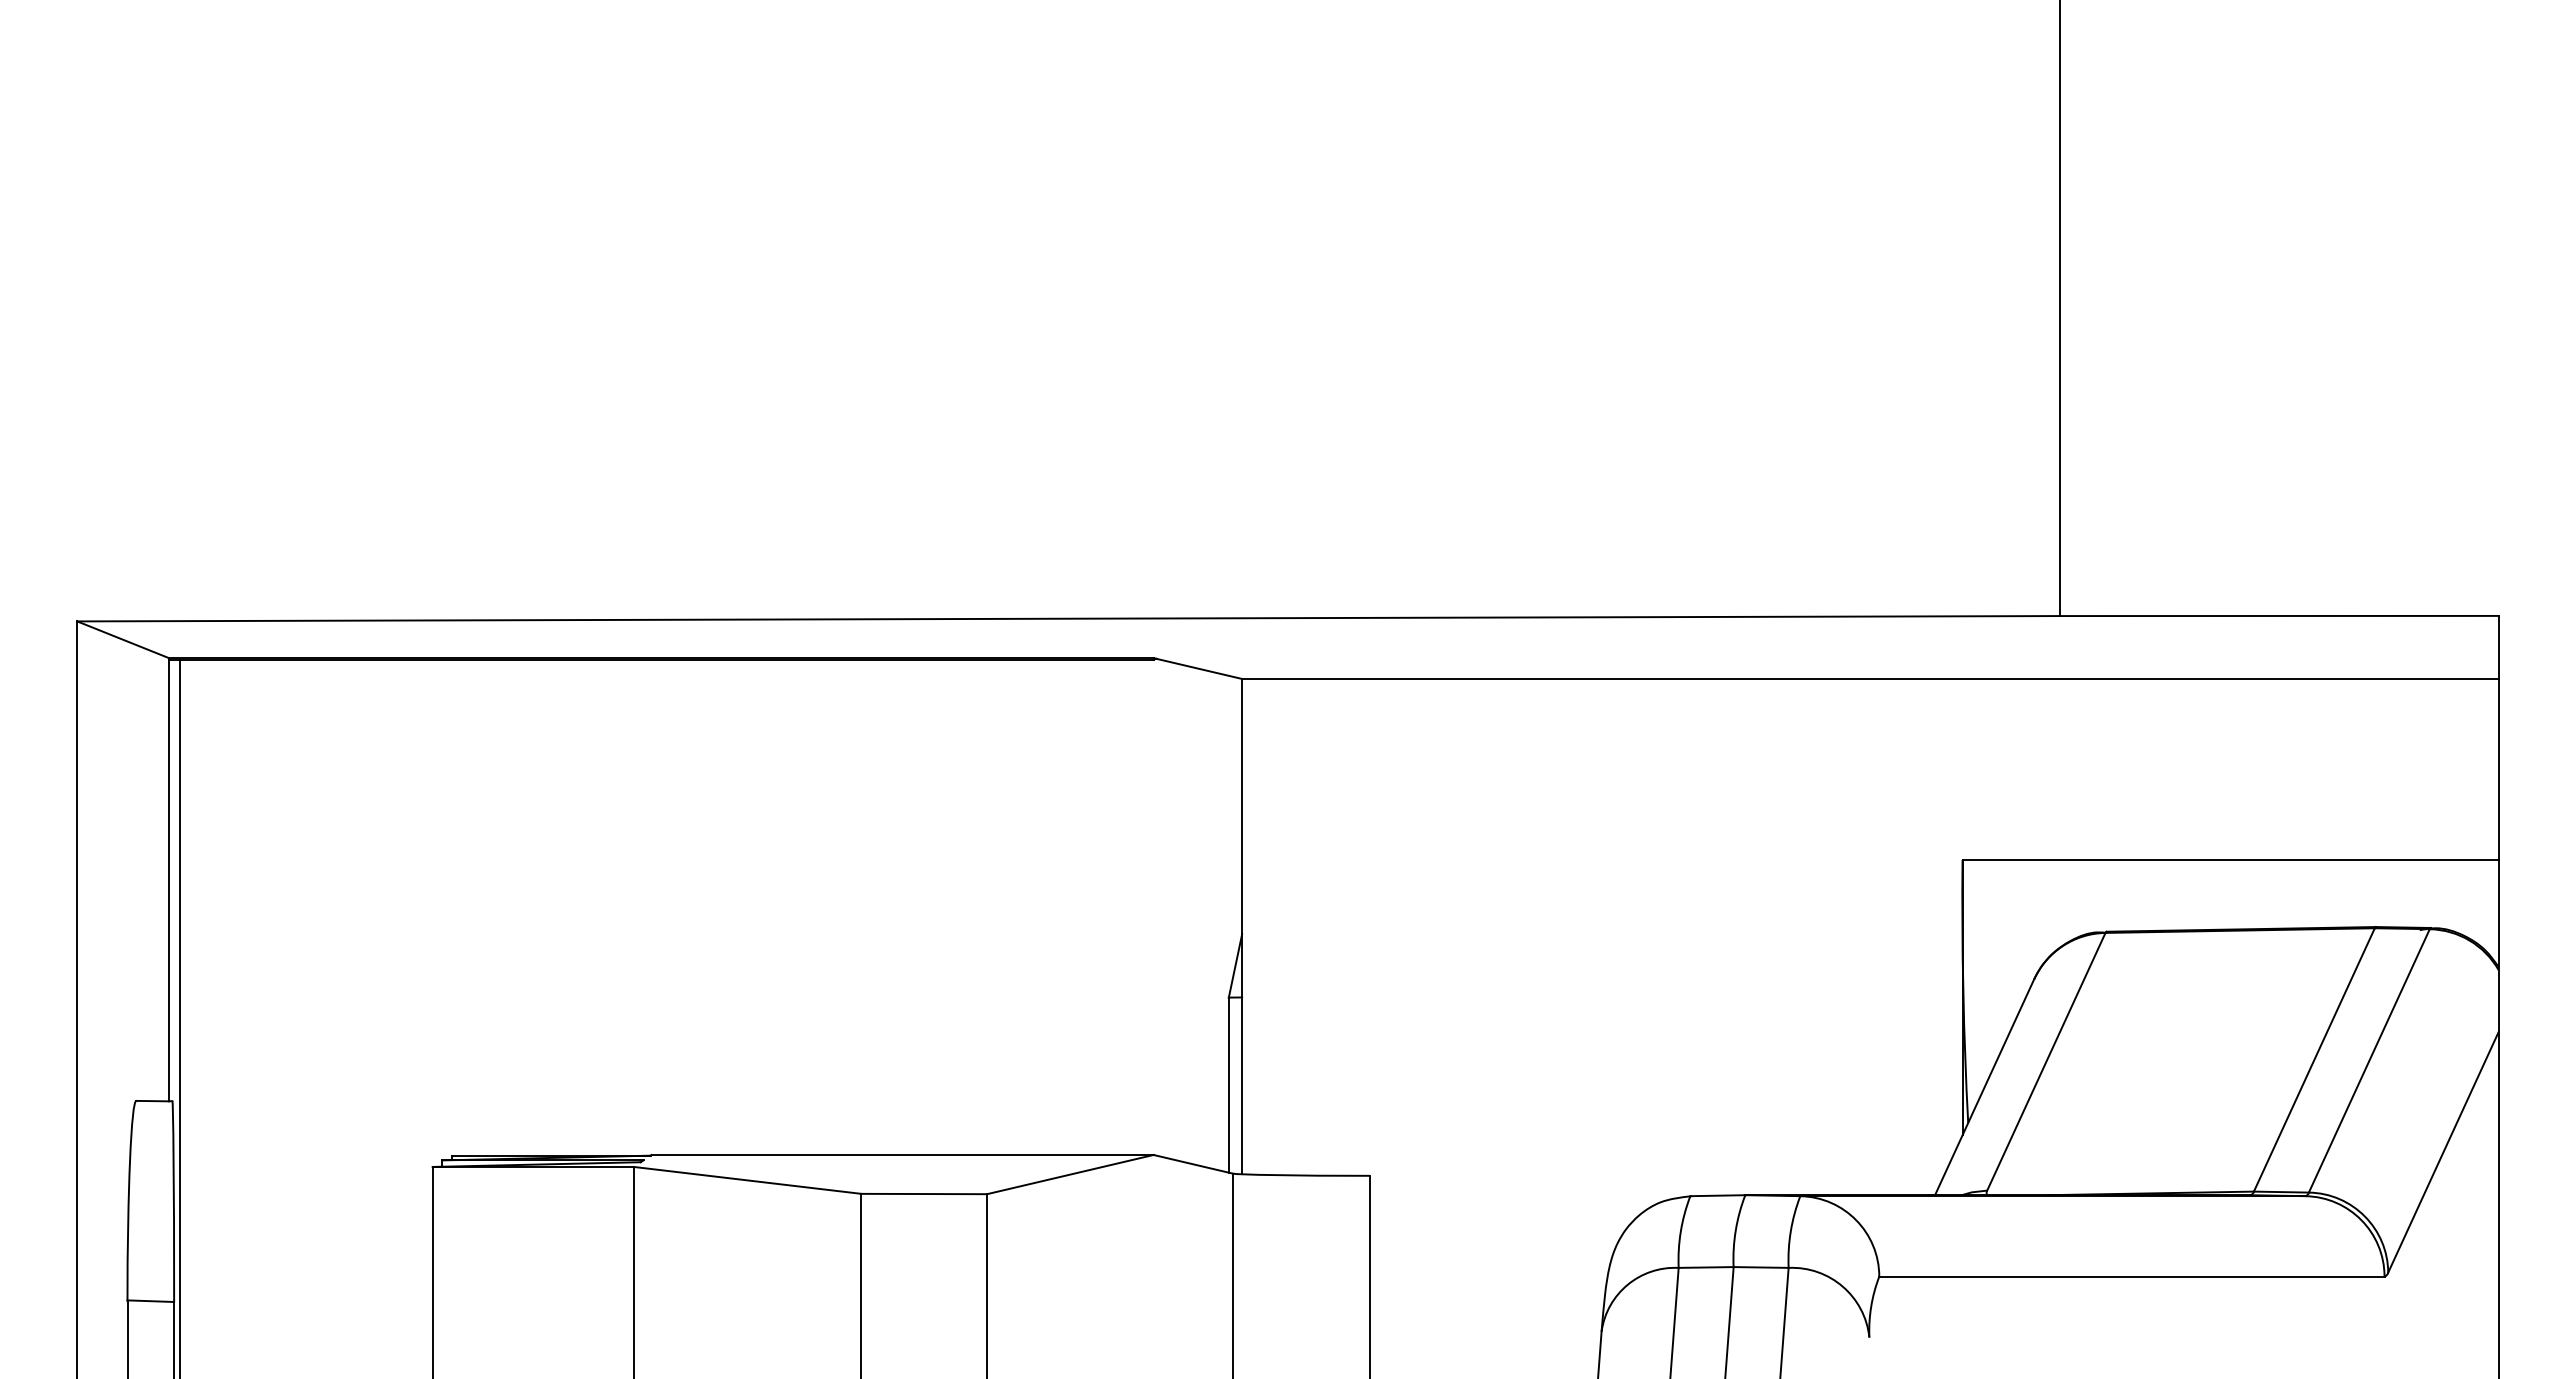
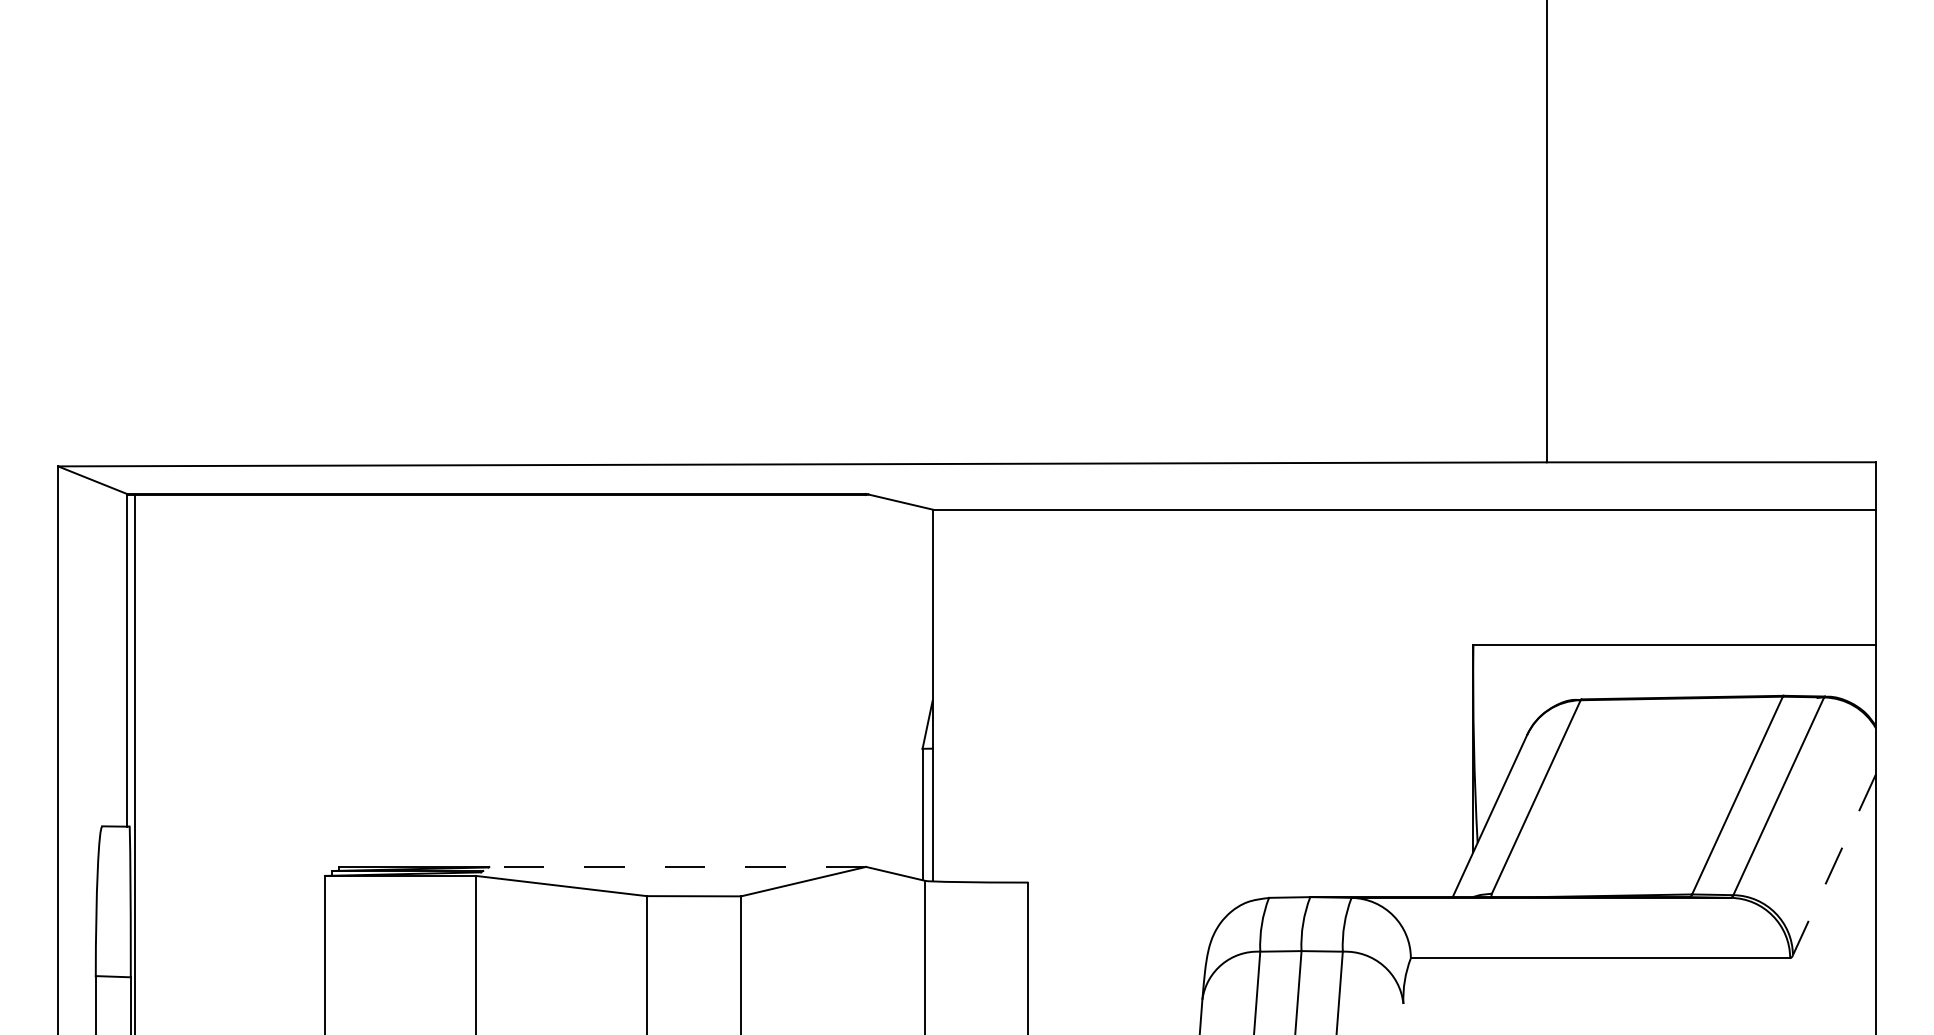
line: (2443, 1152) -> (1834, 865), solid -> dashed
line: (902, 1154) -> (677, 866), solid -> dashed

